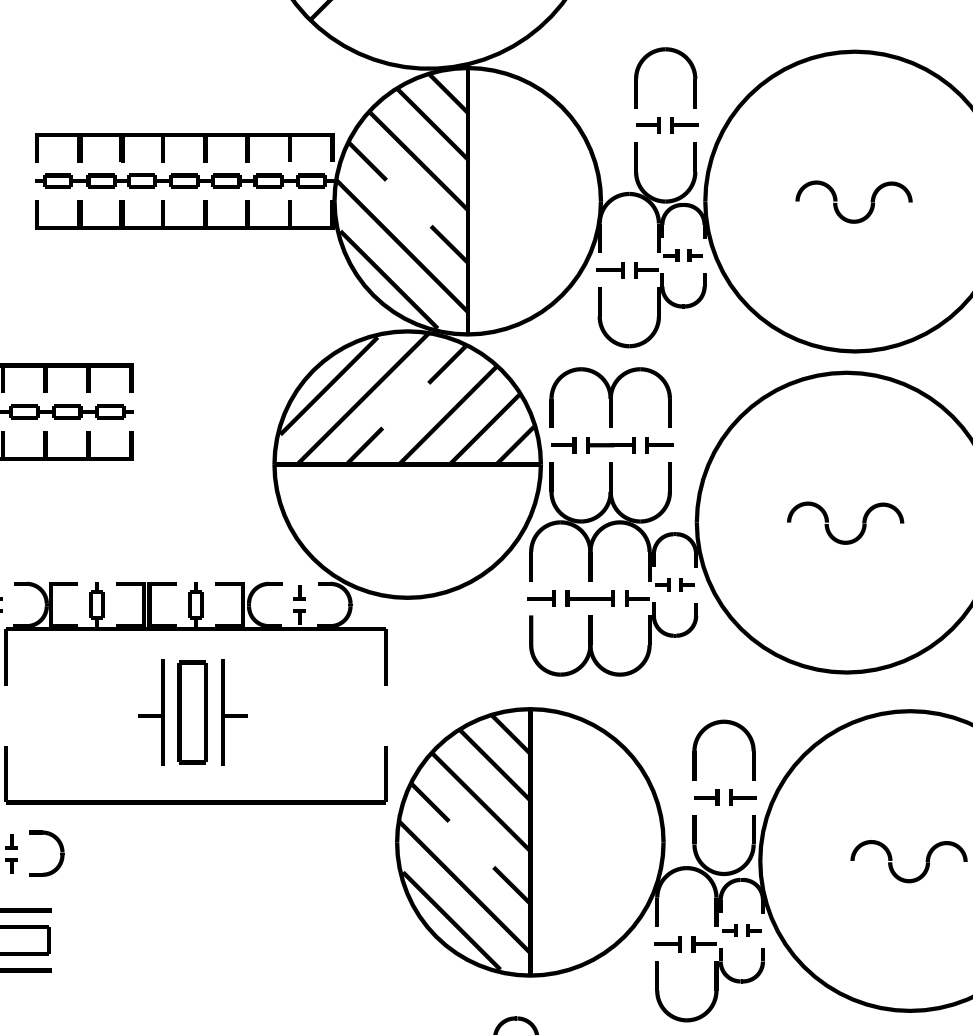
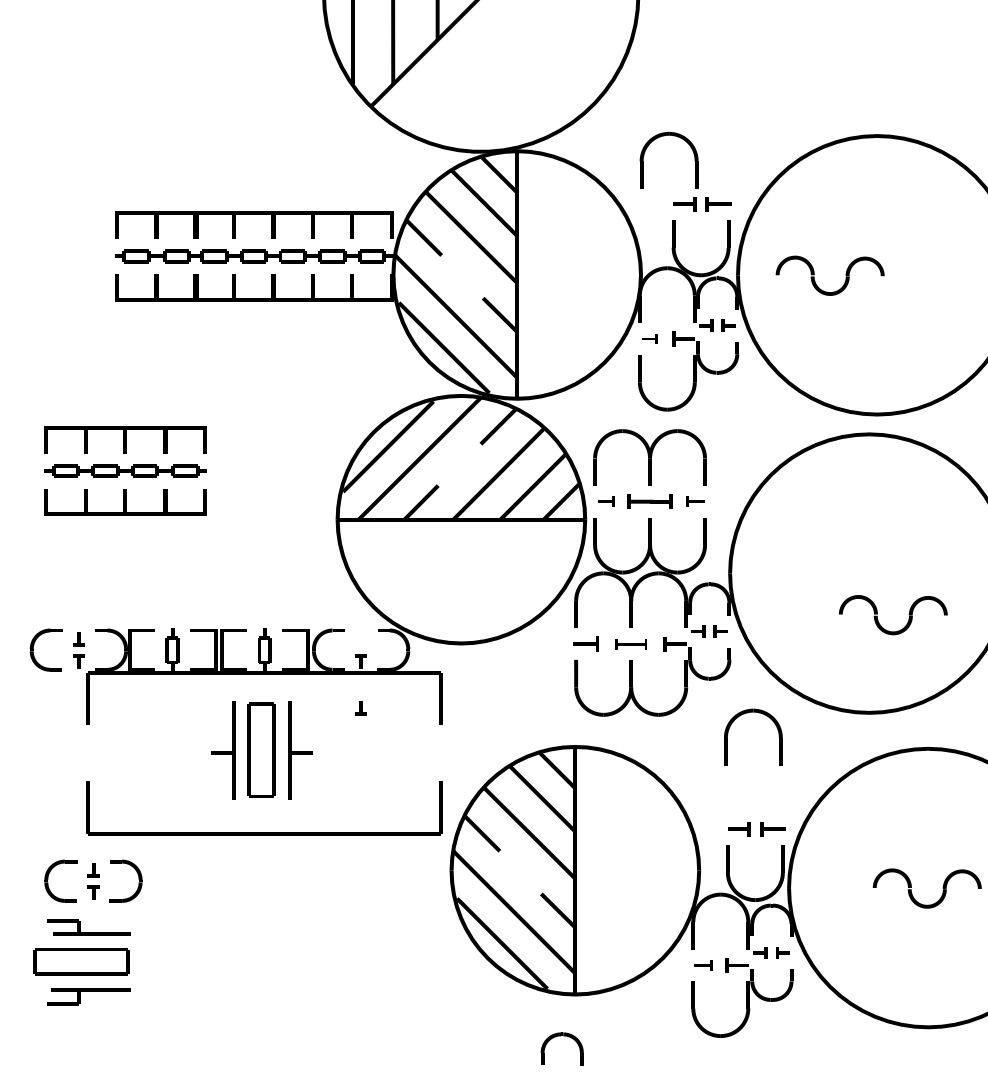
part: (654, 54) -> (658, 138), moved
part: (838, 207) -> (815, 280), moved
part: (610, 269) -> (649, 338), size x0.6
part: (563, 445) -> (606, 501), size x0.7
part: (659, 445) -> (695, 501), size x0.7
part: (861, 522) -> (908, 614), moved
part: (299, 593) -> (360, 708), moved
part: (589, 597) -> (630, 643), size x0.7
part: (729, 724) -> (758, 713), moved
part: (668, 944) -> (703, 965), size x0.7

